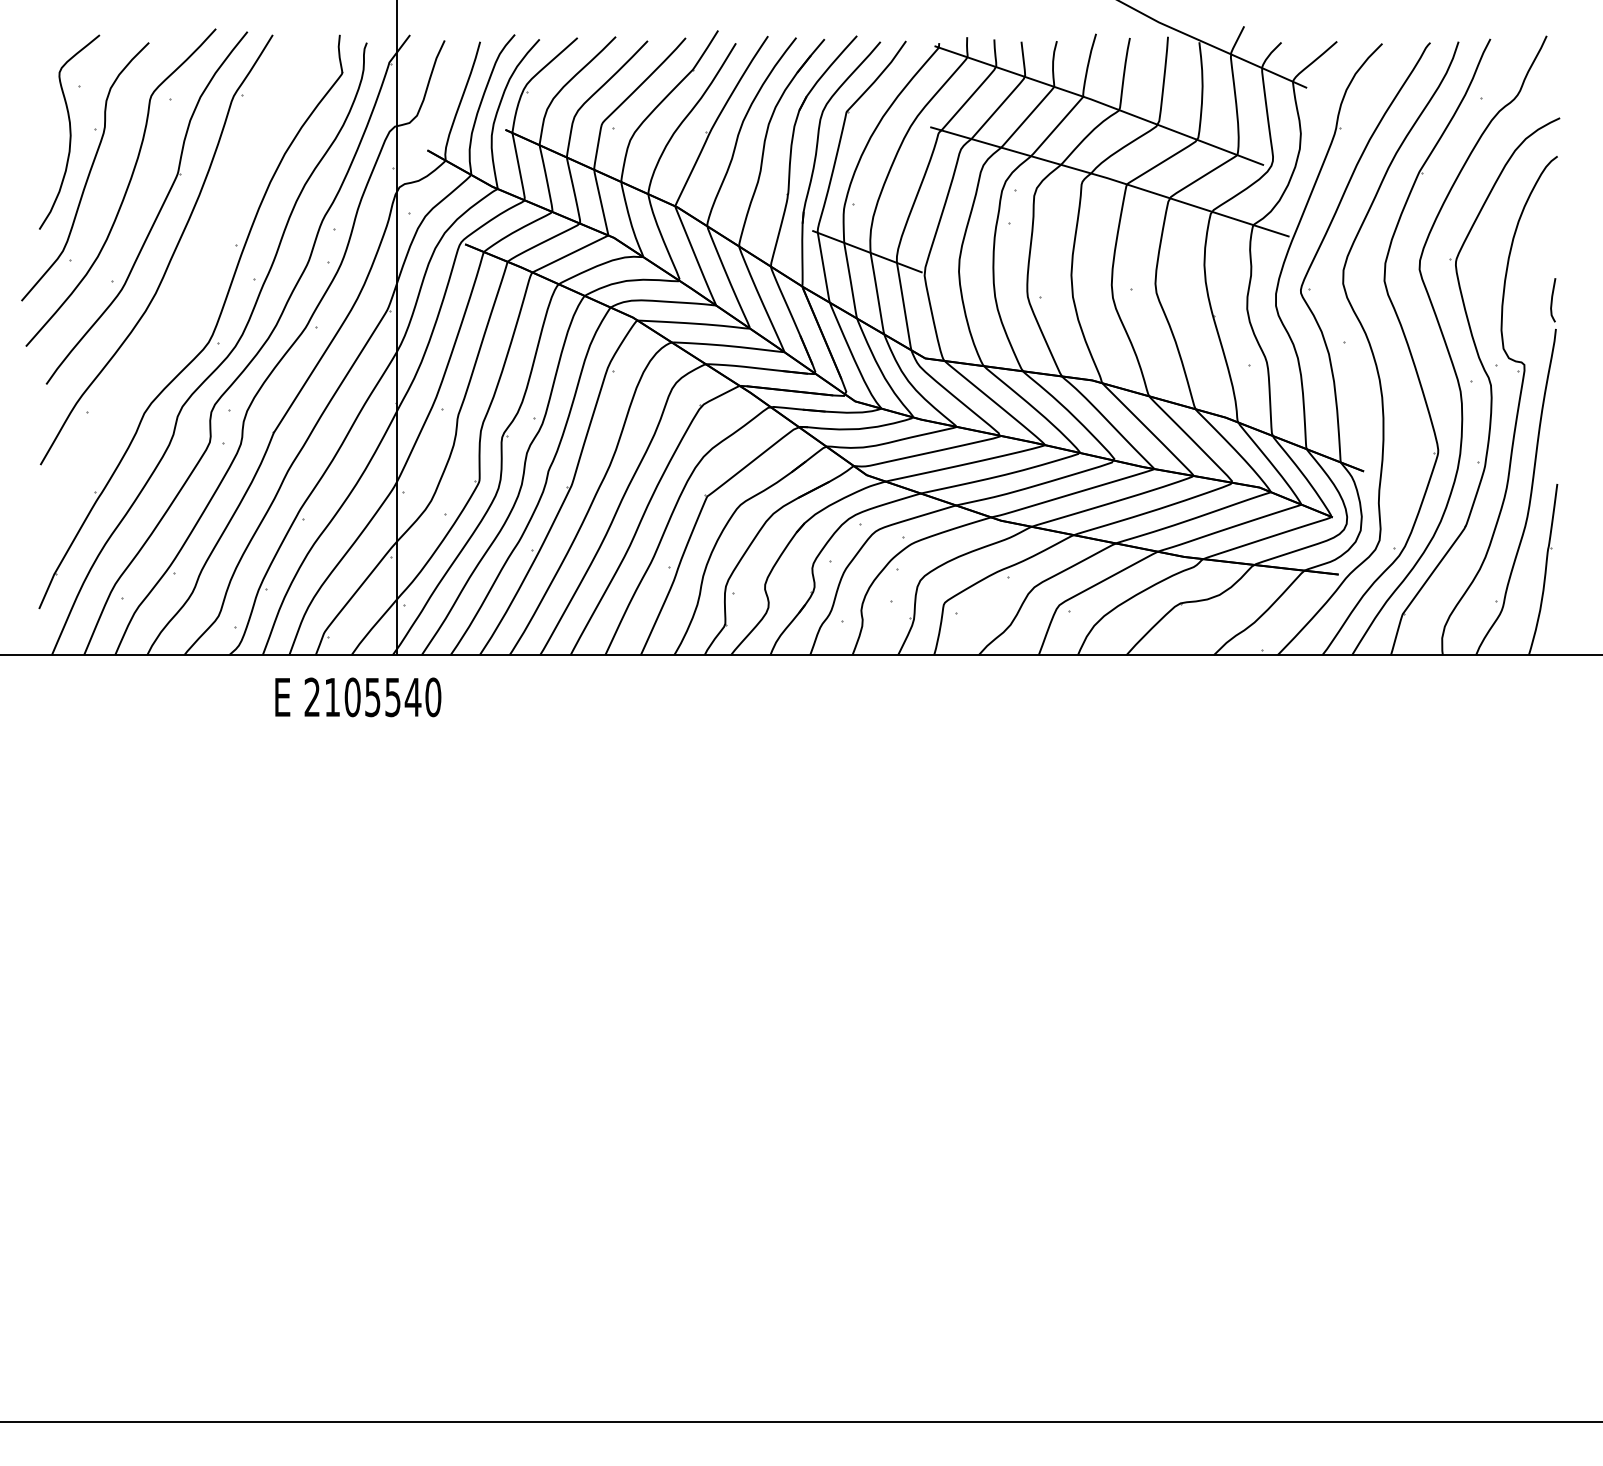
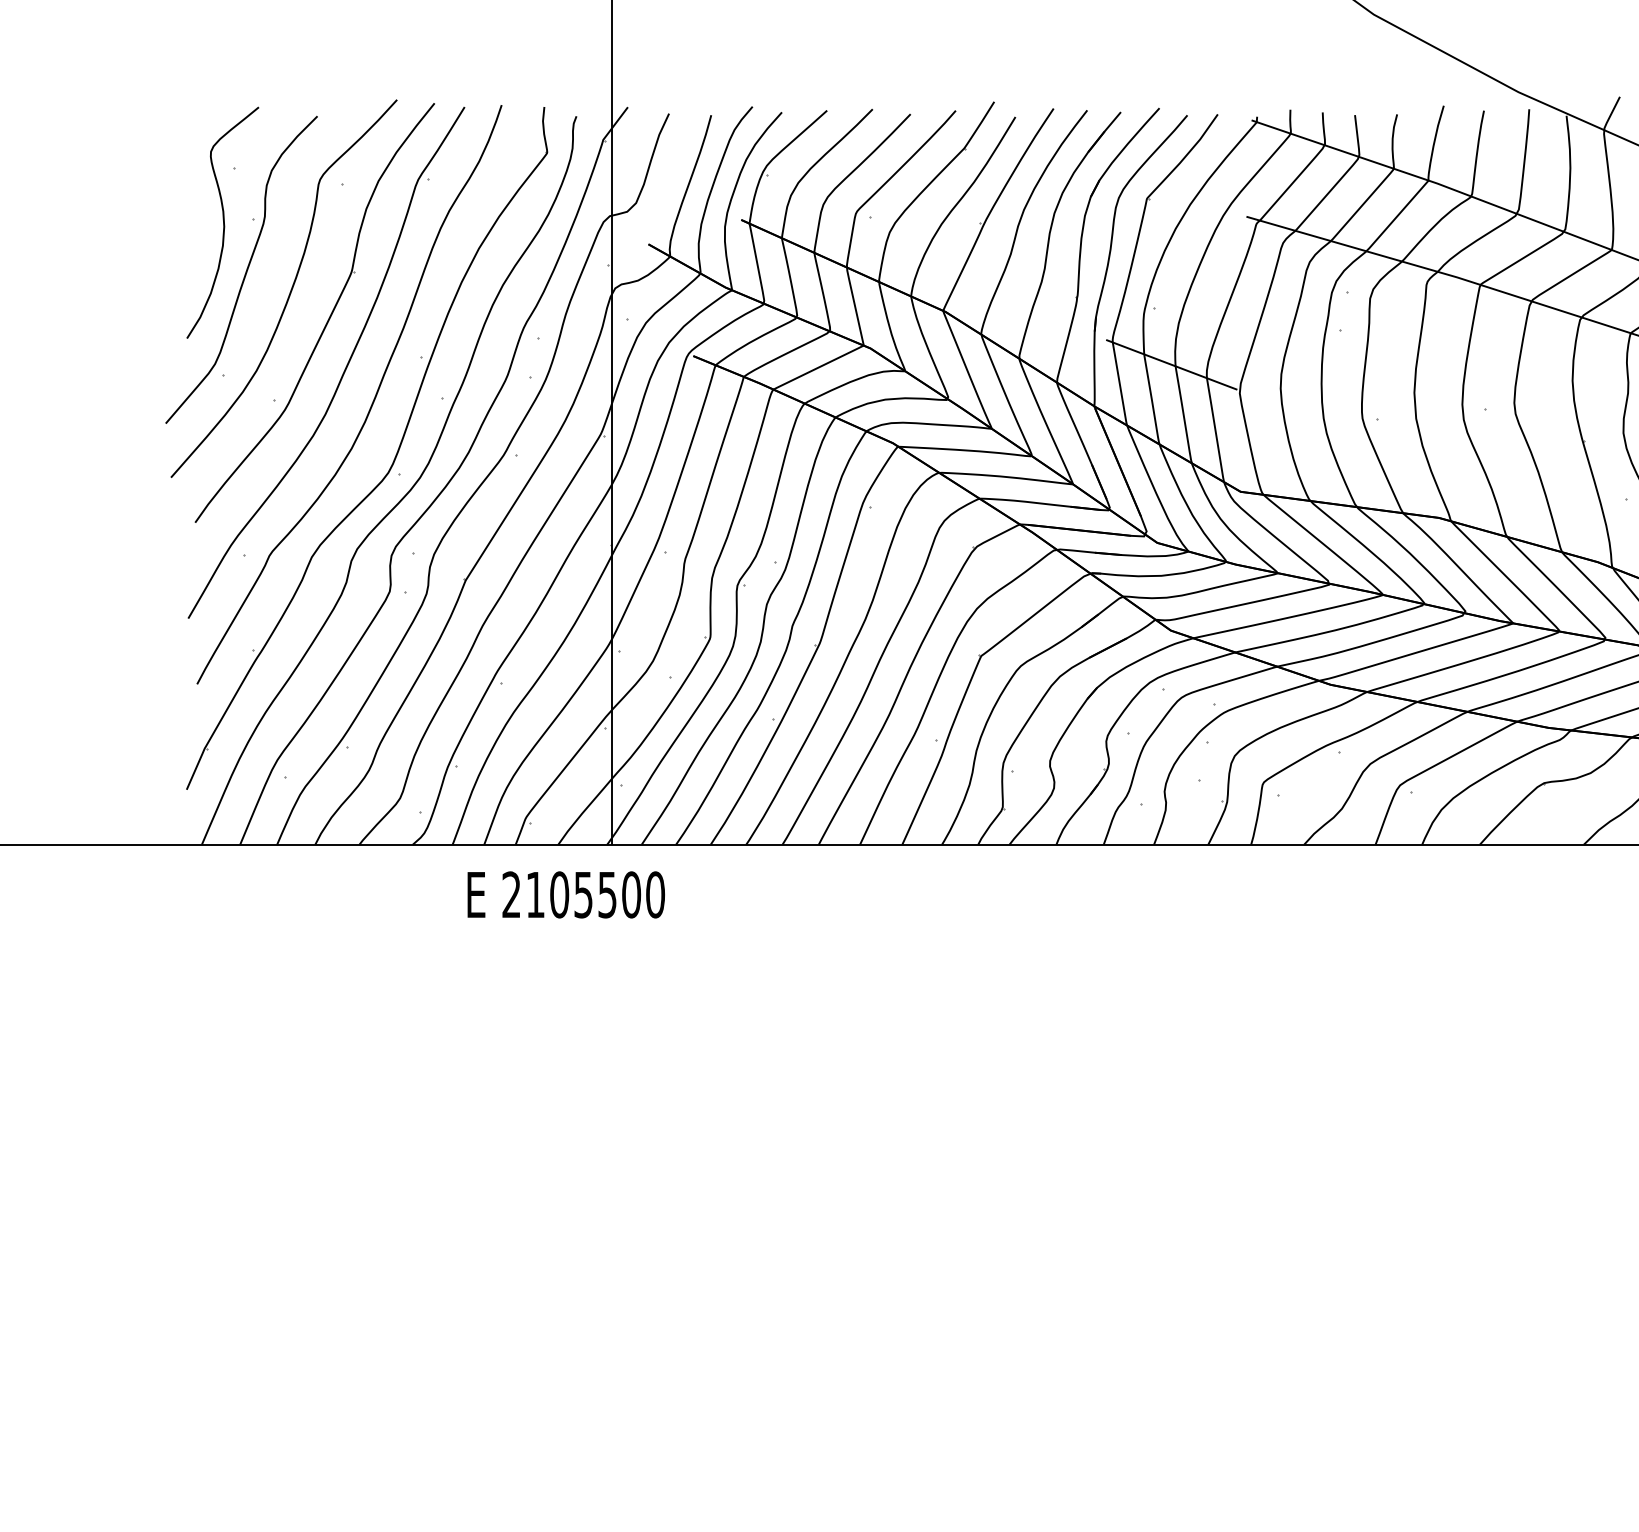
curve: (194, 283) -> (371, 402), added
text: (412, 697) -> (630, 895), 2105540 -> 2105500

